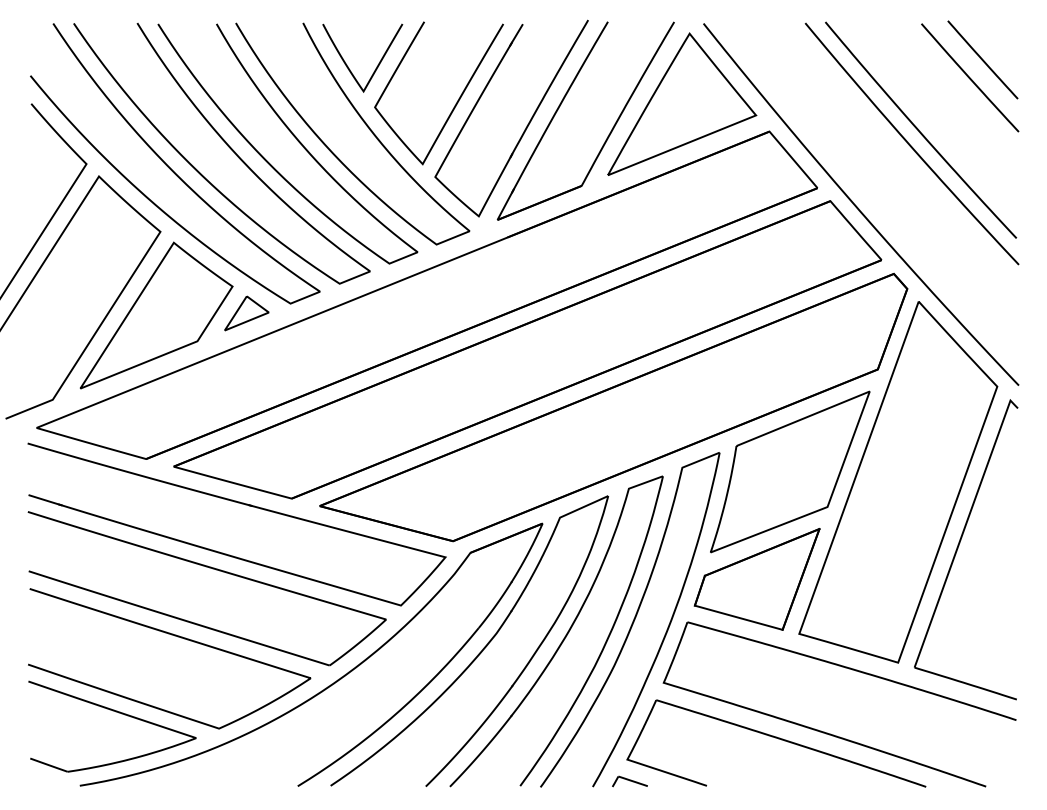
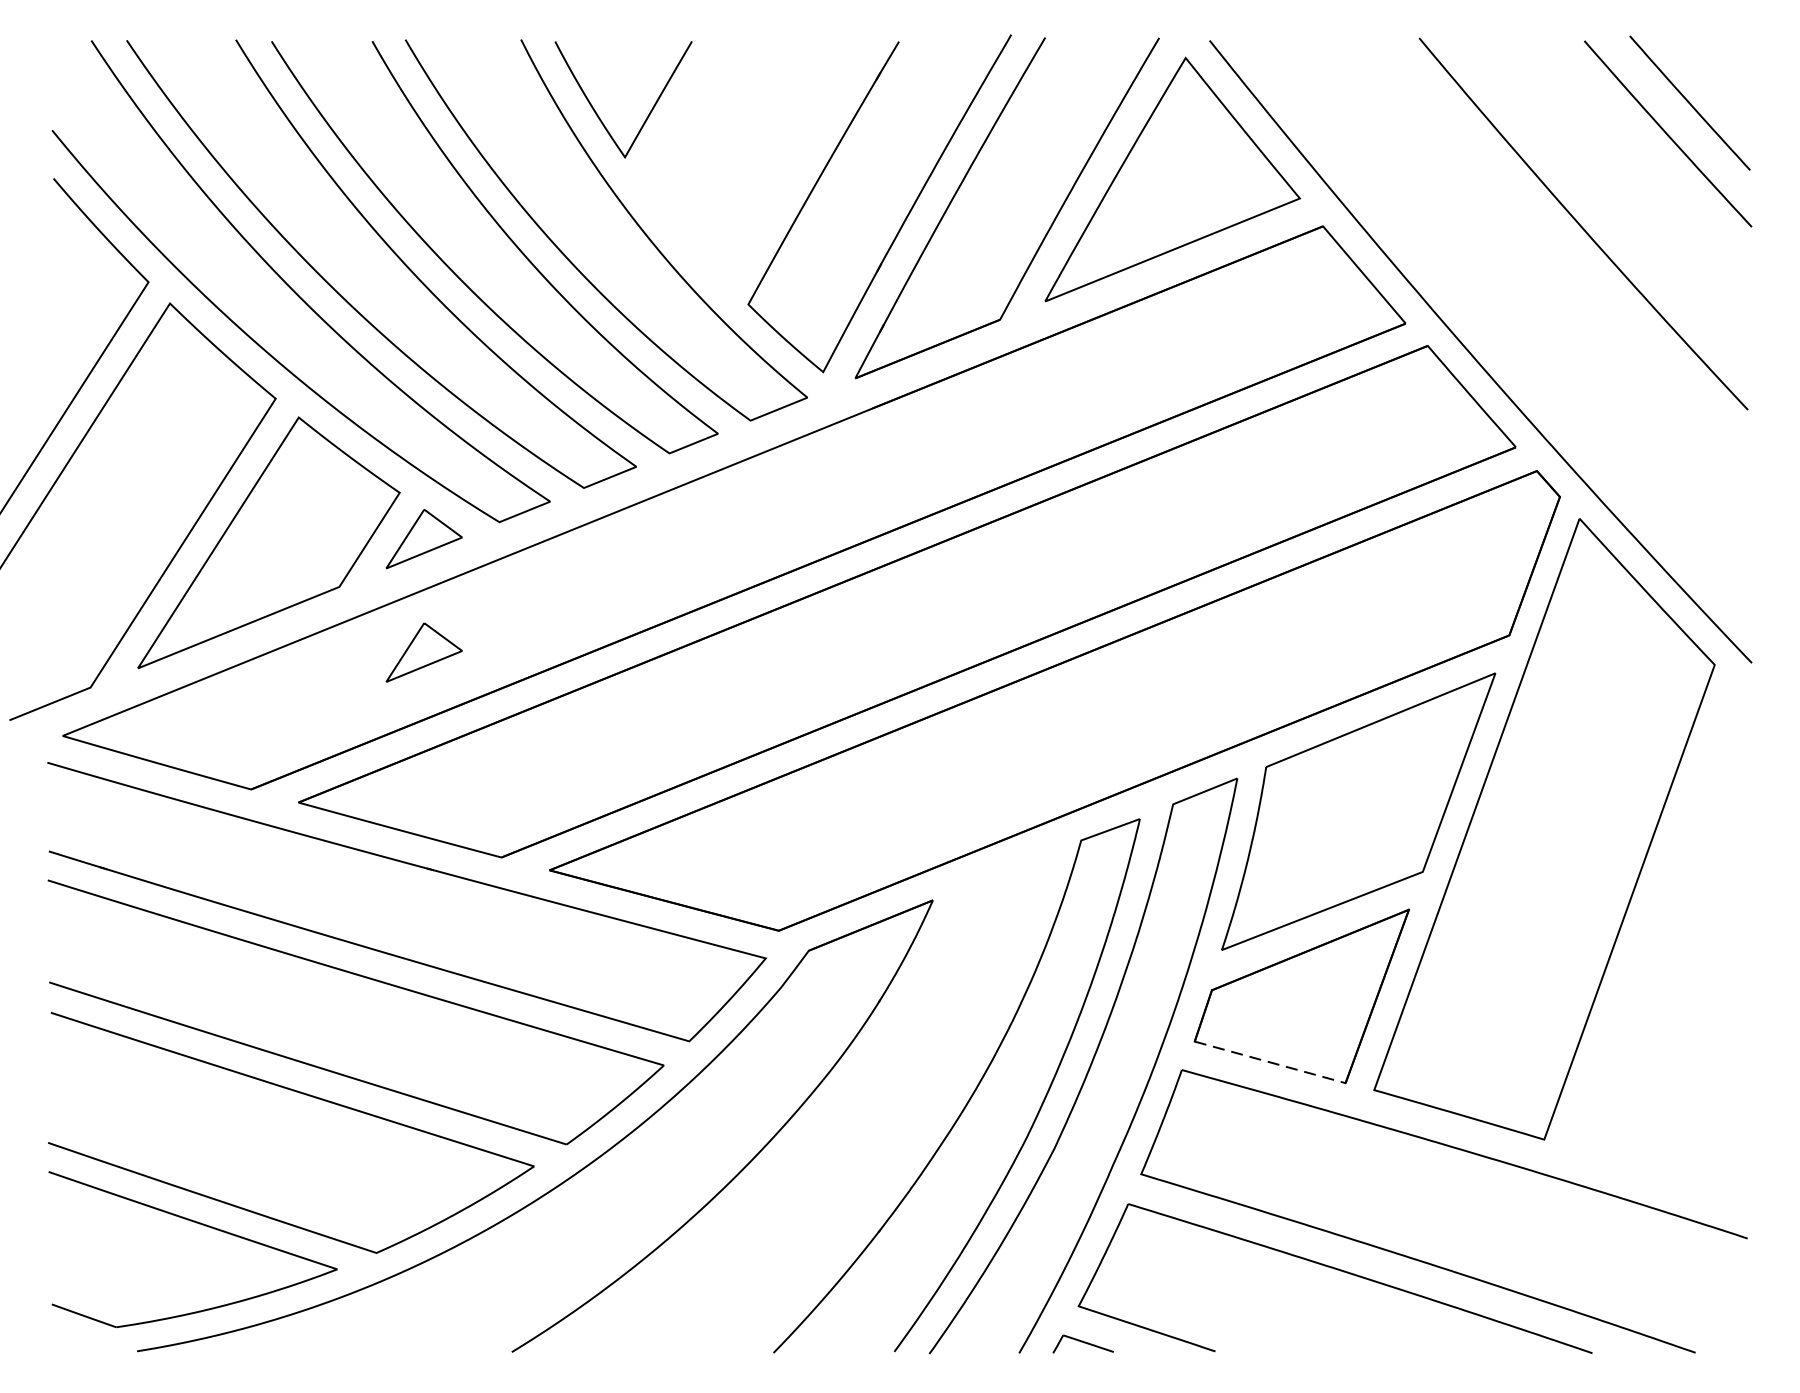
curve: (455, 103) -> (783, 178), removed
curve: (910, 144) -> (1565, 248), removed
part: (246, 379) -> (423, 652), added
part: (959, 545) -> (1649, 938), removed
line: (739, 617) -> (1271, 1061), solid -> dashed
part: (480, 651) -> (826, 1120), removed

